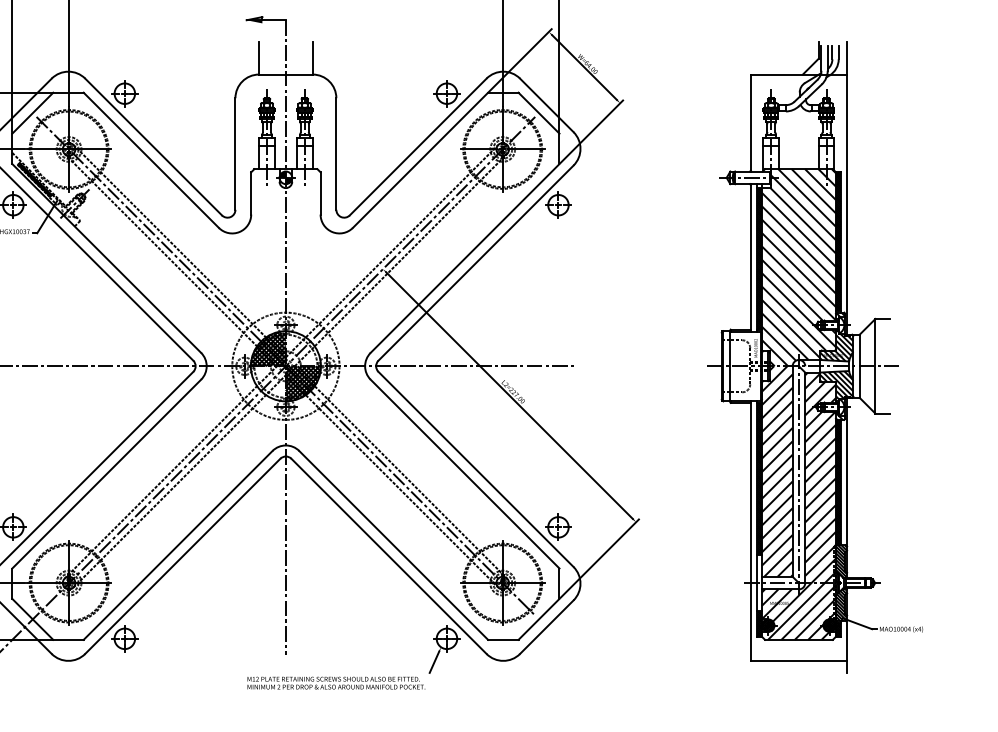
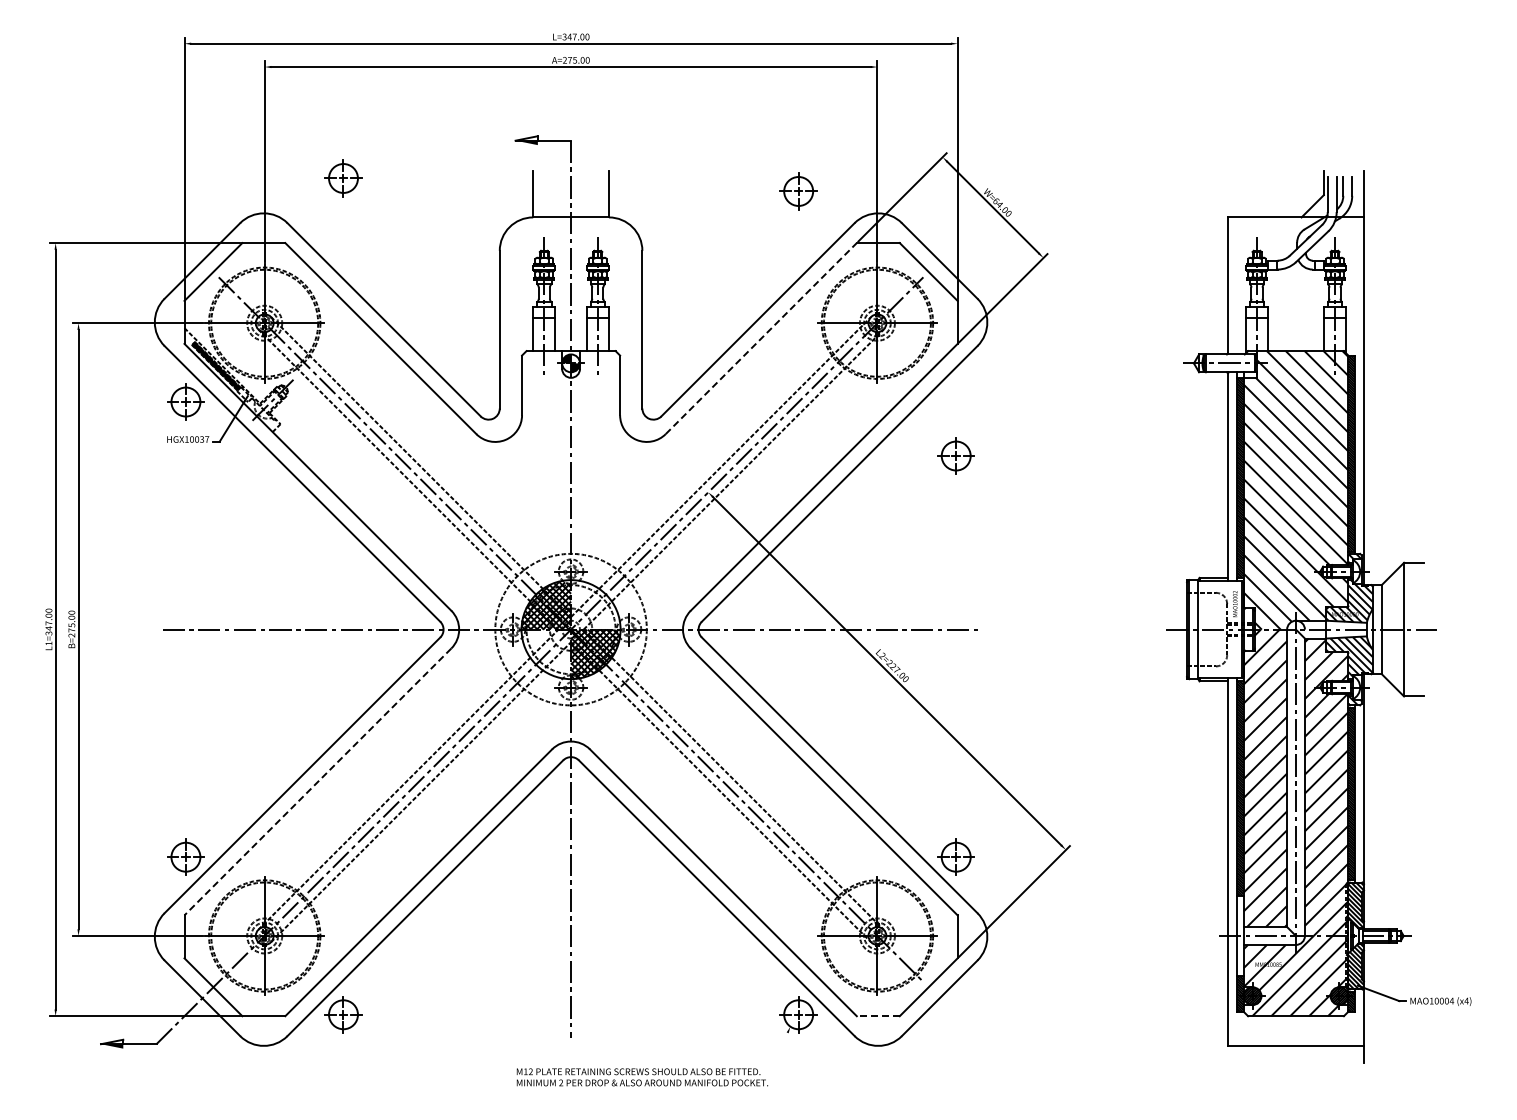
part: (124, 93) -> (343, 178), moved
part: (446, 93) -> (798, 191), moved
line: (420, 160) -> (761, 338), solid -> dashed
part: (557, 204) -> (955, 455), moved
line: (106, 473) -> (317, 781), solid -> dashed
line: (502, 640) -> (877, 1016), solid -> dashed
line: (434, 662) -> (780, 1047), removed

